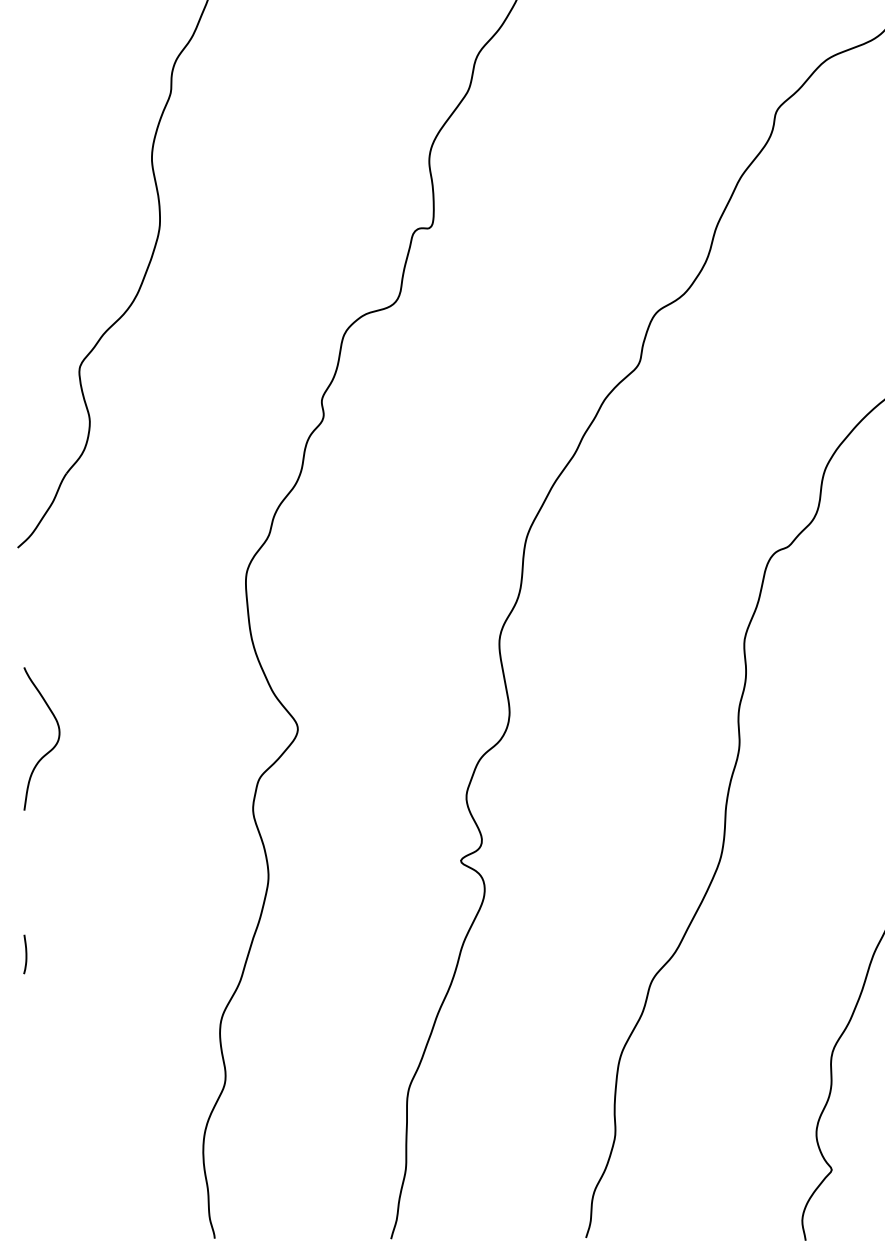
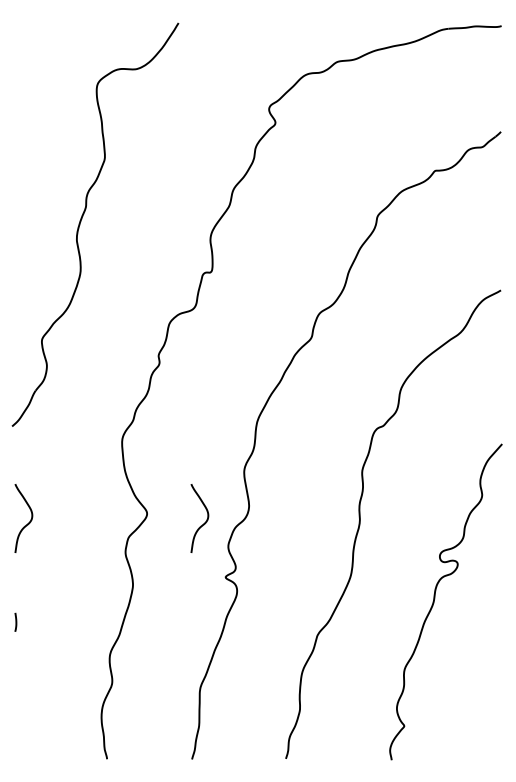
curve: (416, 747) -> (204, 522), added

